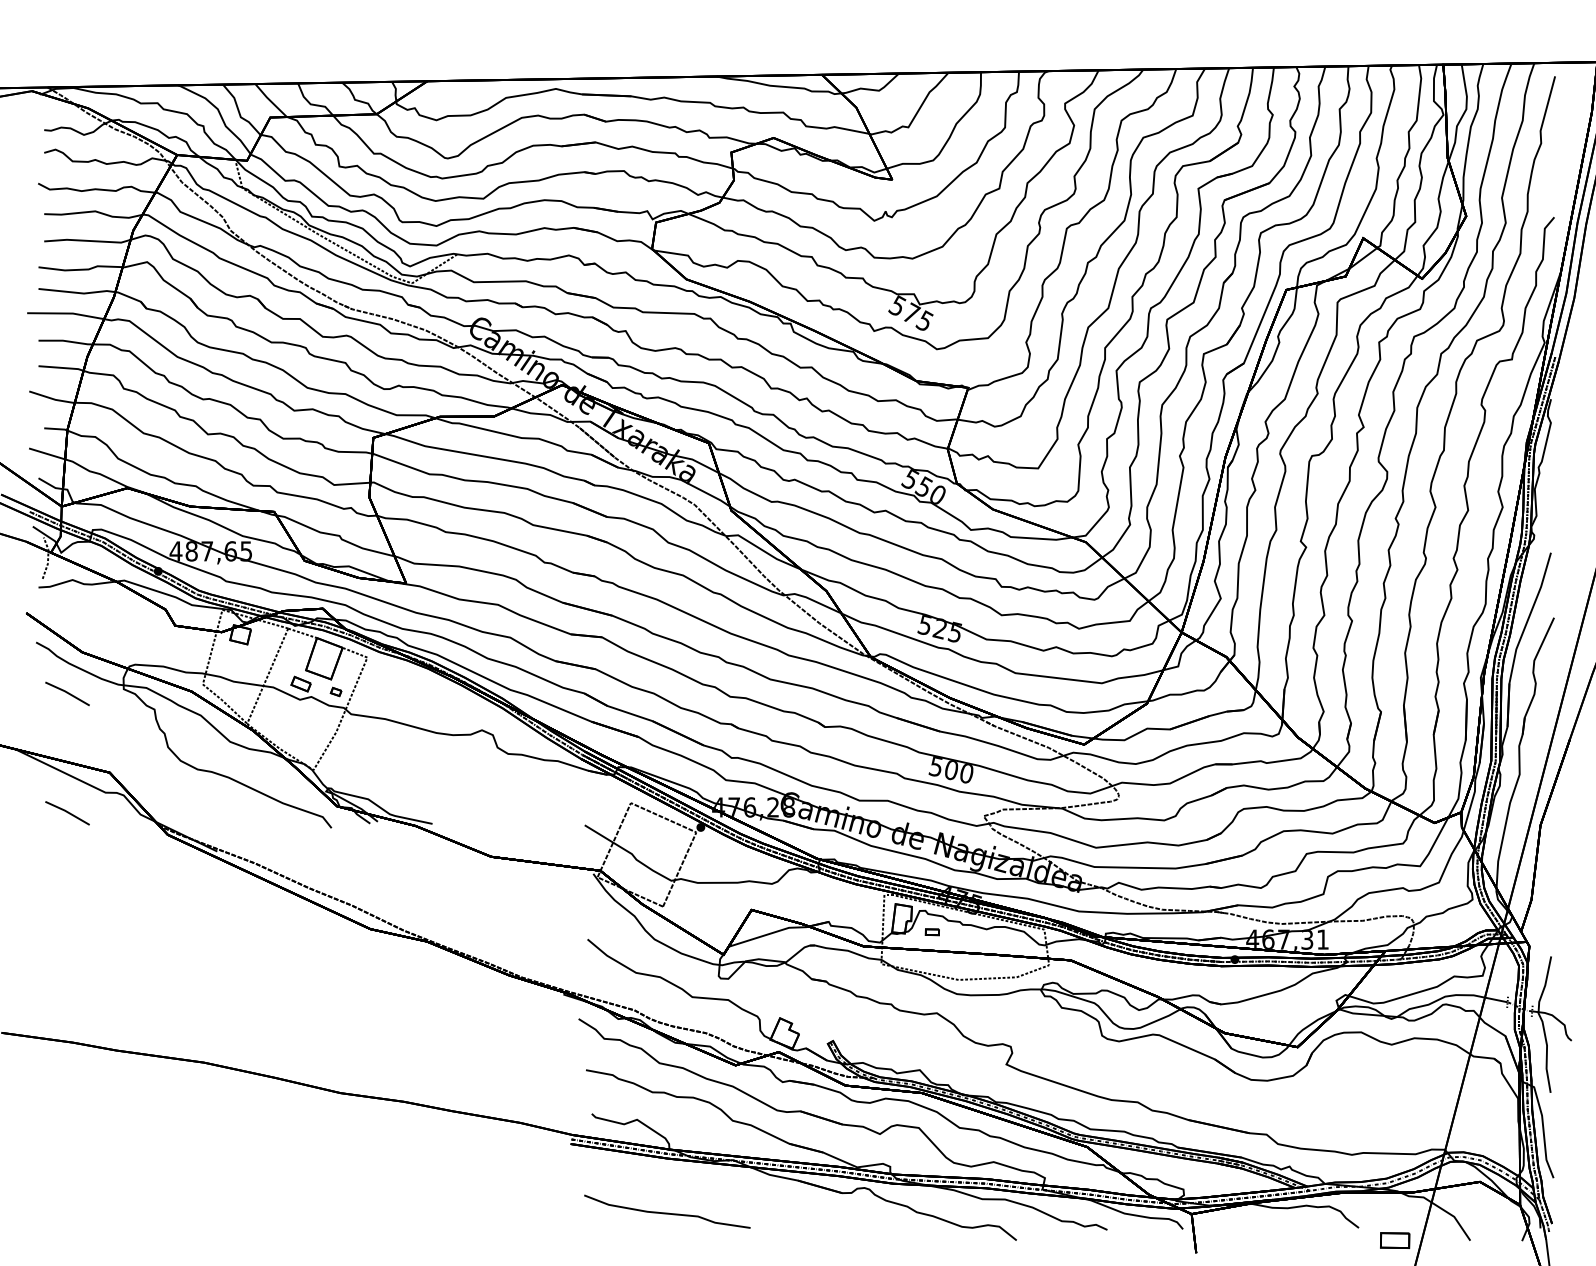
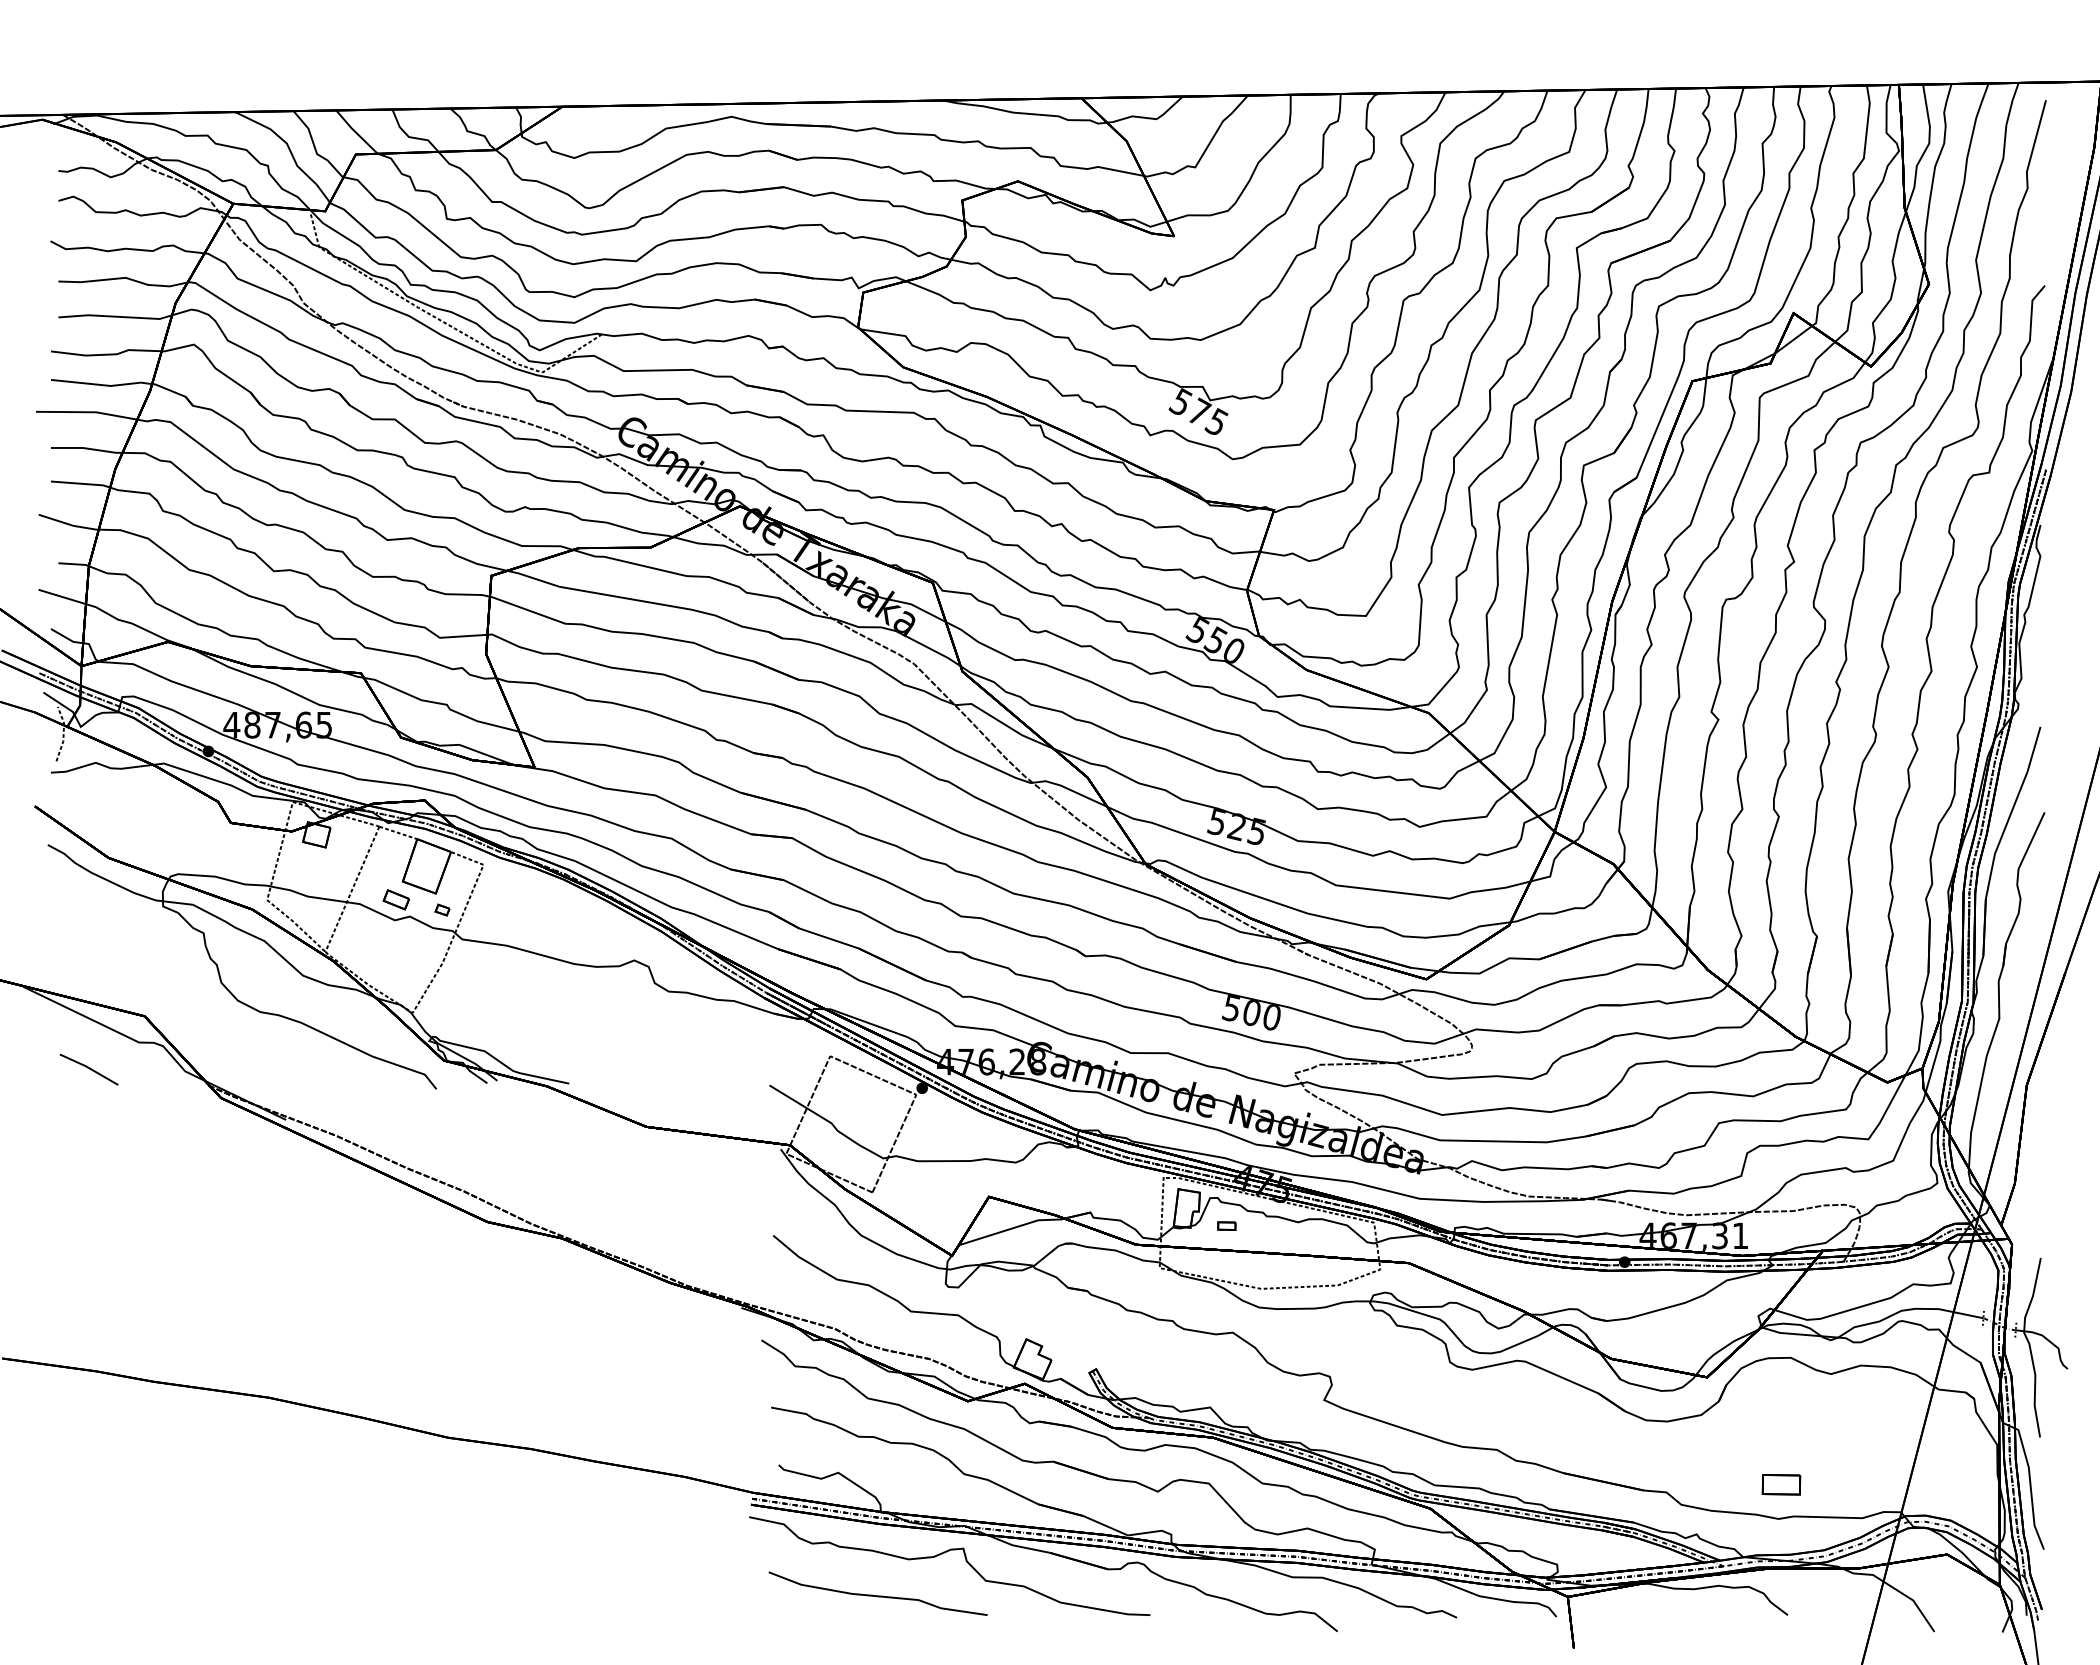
line: (67, 693) -> (88, 911), removed
curve: (717, 1181) -> (944, 1553), added
part: (1395, 1240) -> (1781, 1484), moved

